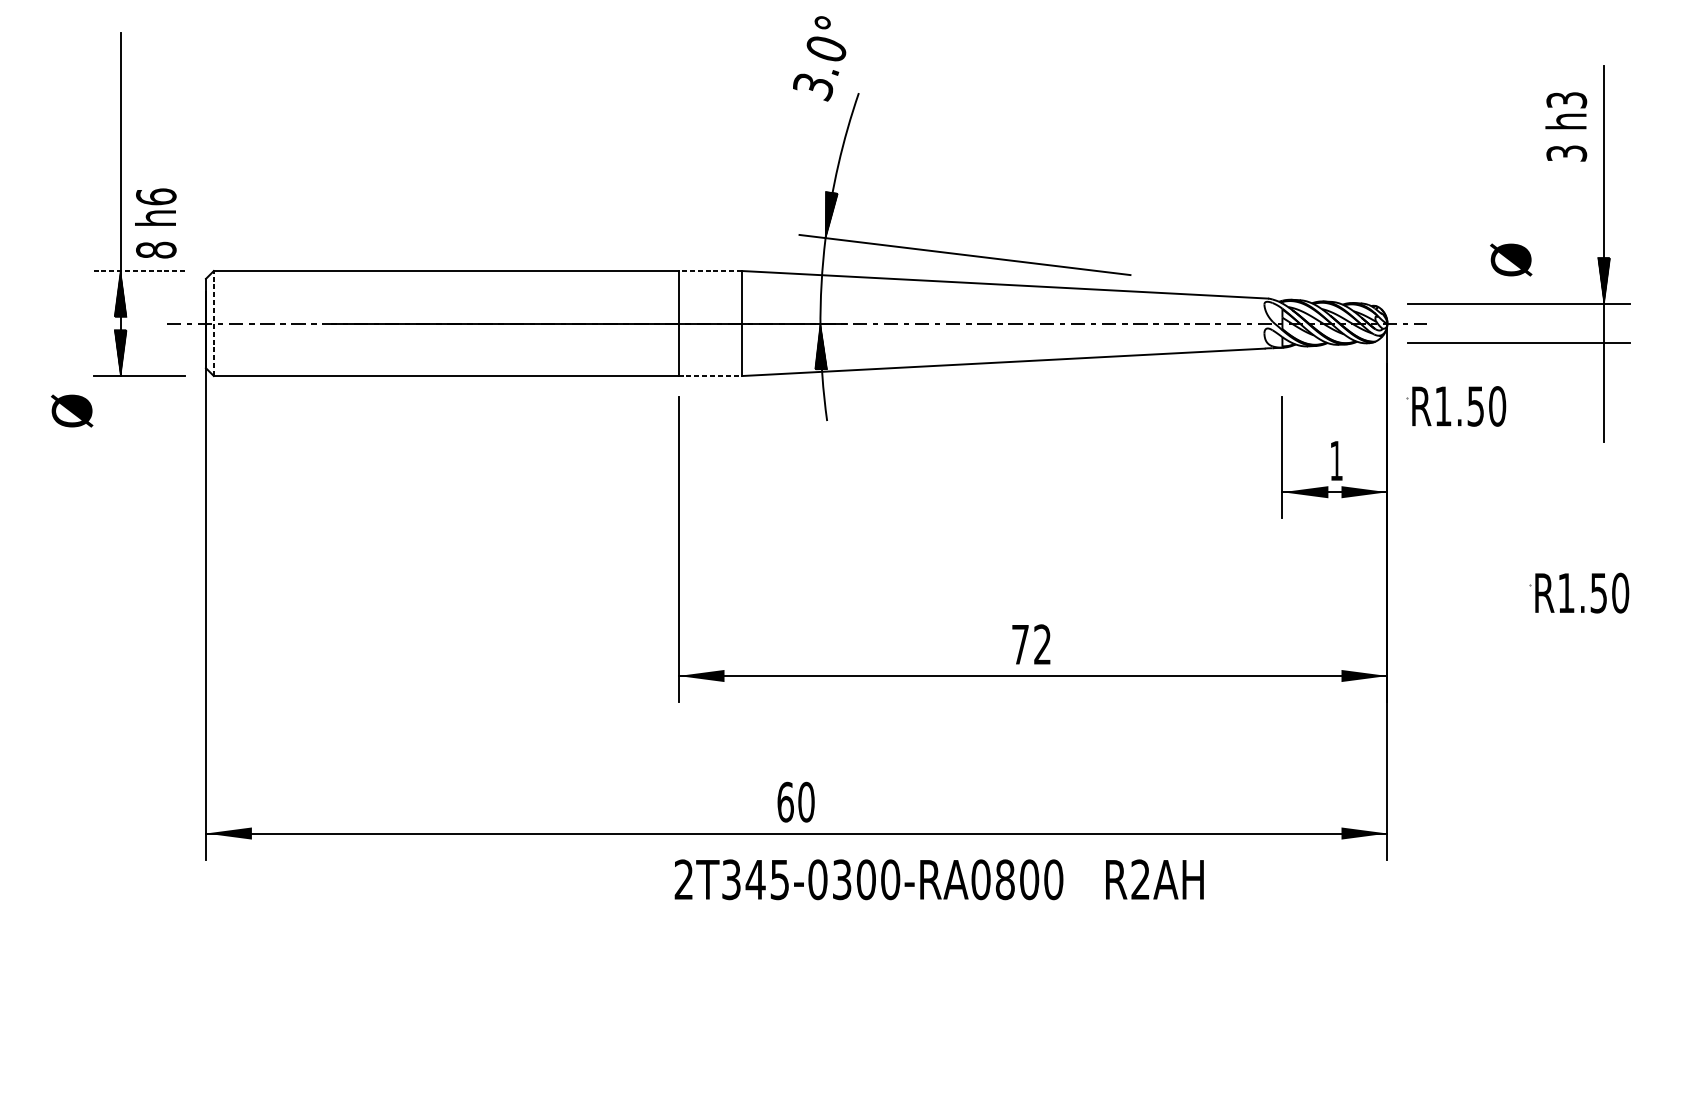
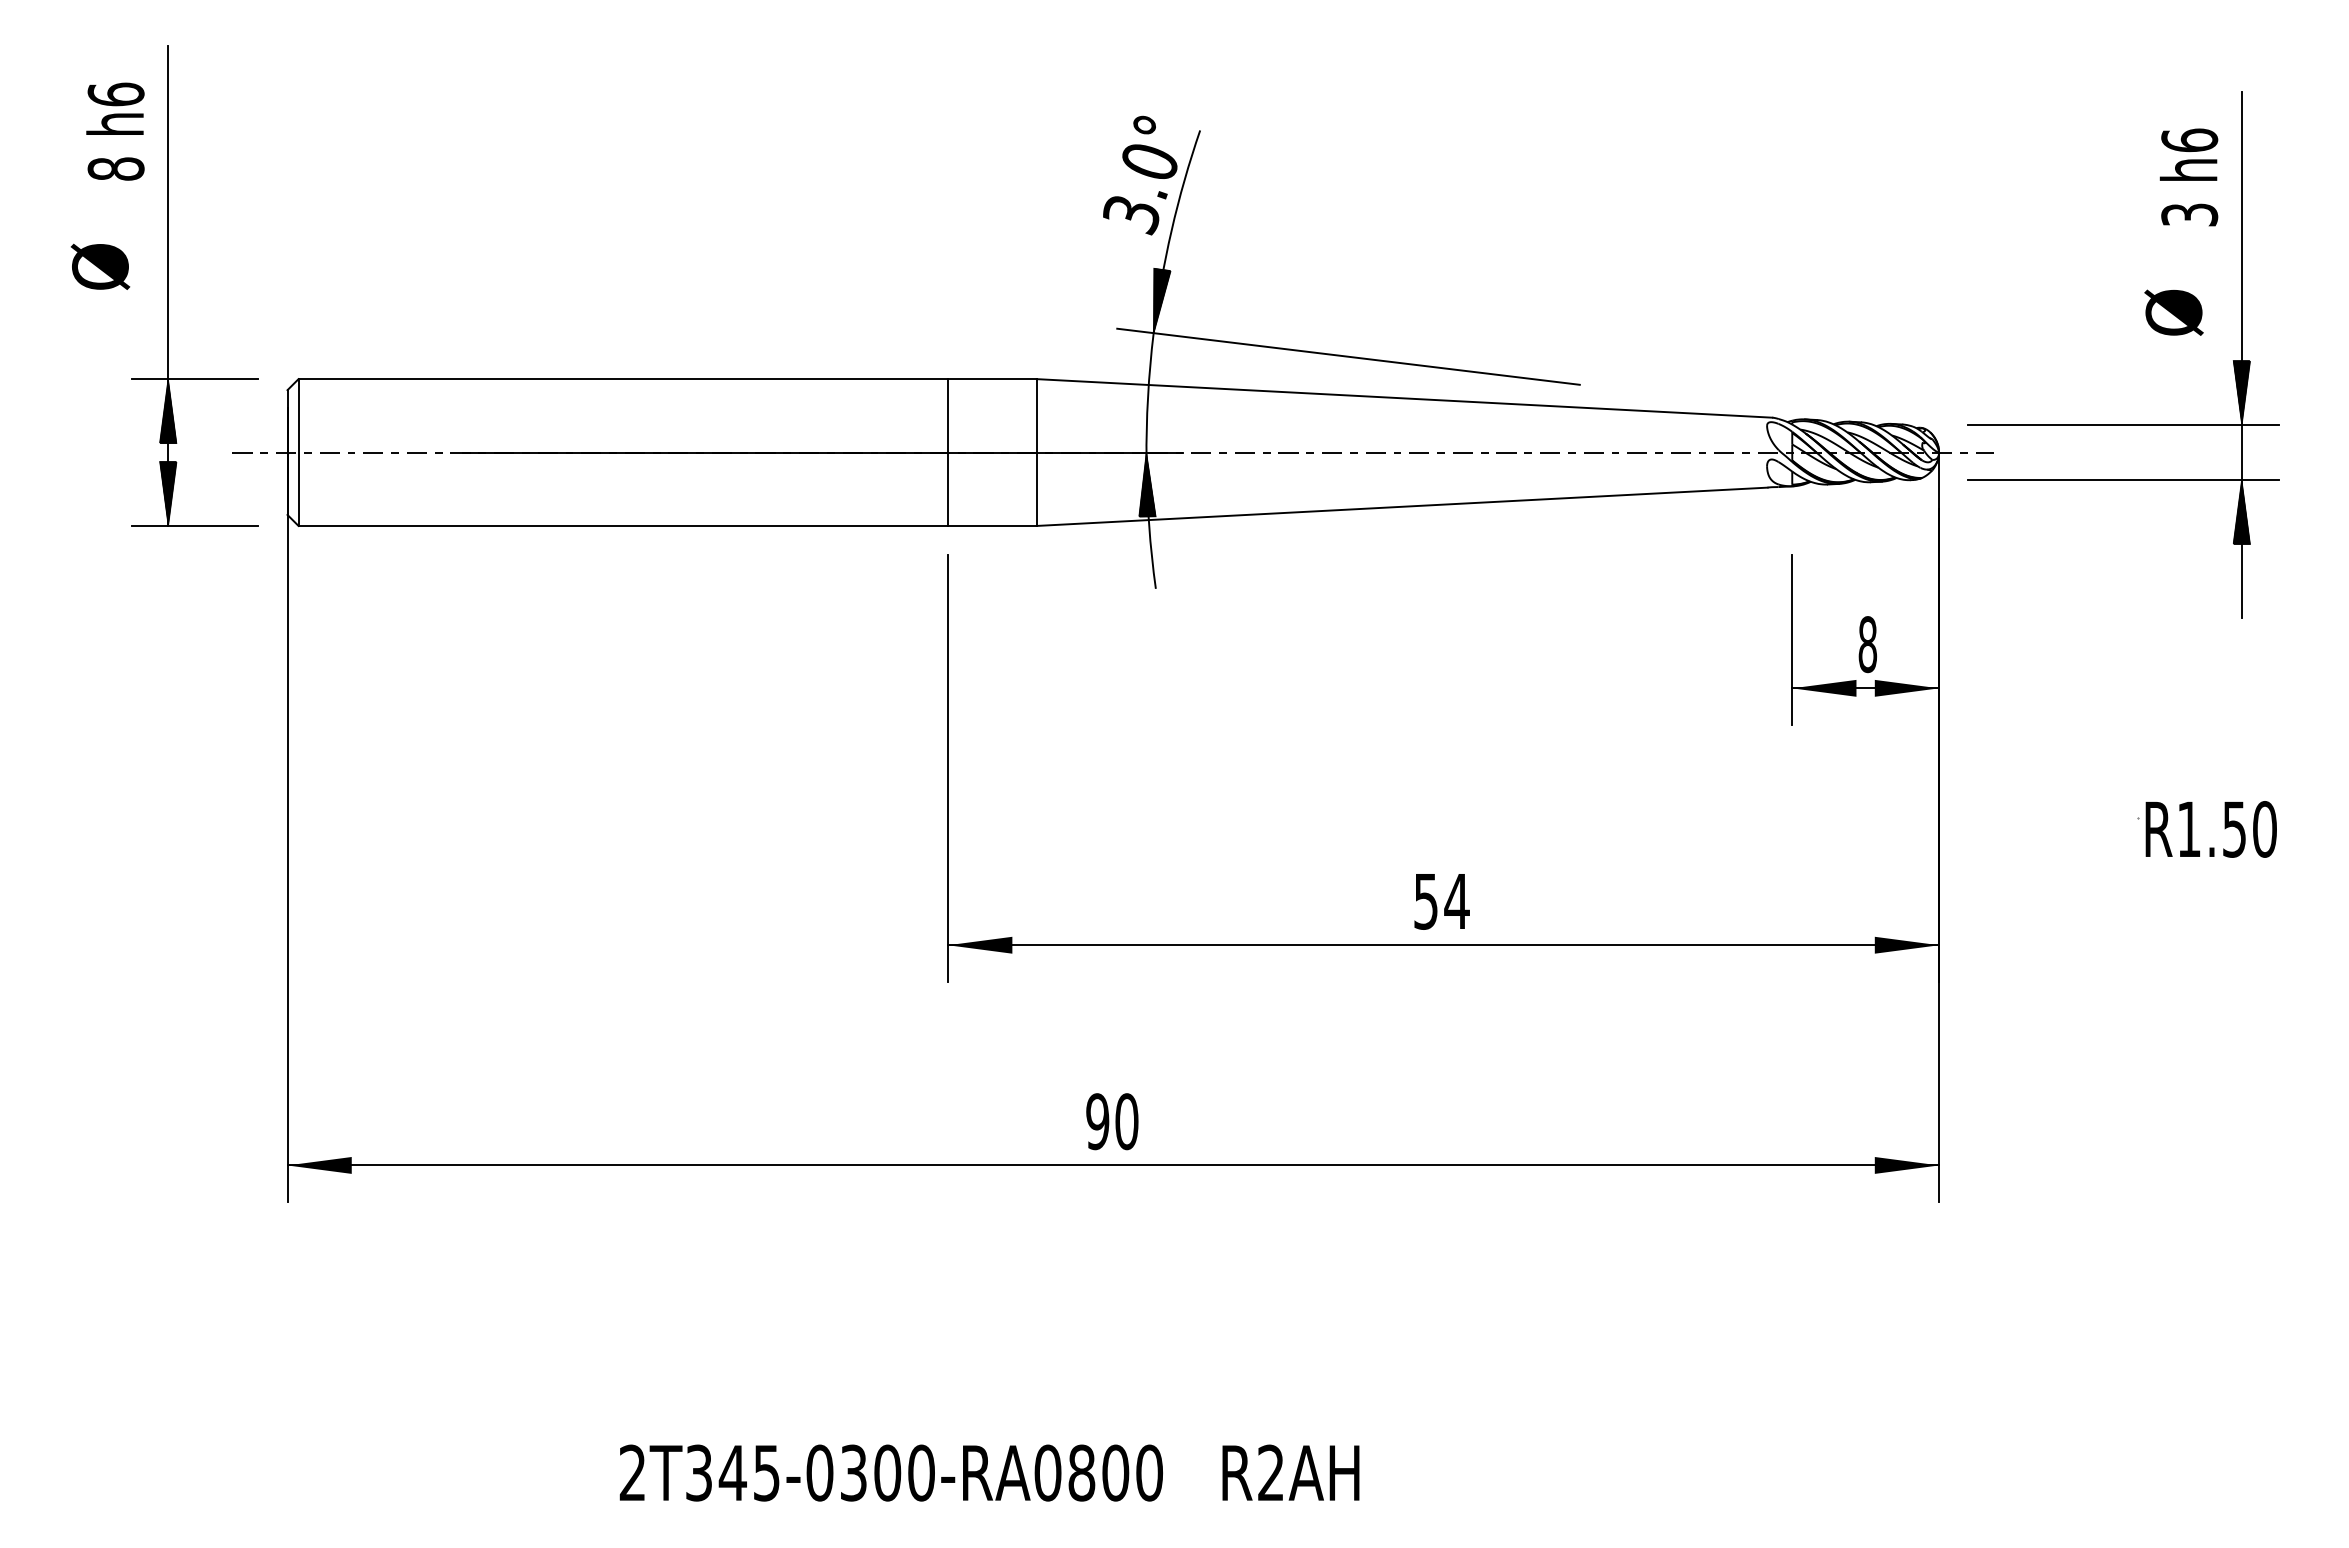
text: (819, 58) -> (1140, 175), moved
text: (1566, 100) -> (2189, 140), h3 -> h6
text: (155, 223) -> (115, 131), moved
text: (1510, 259) -> (2173, 312), moved
line: (139, 271) -> (194, 379), dashed -> solid
line: (710, 271) -> (992, 379), dashed -> solid
line: (213, 323) -> (298, 452), dashed -> solid
hatch: (1603, 366) -> (2241, 512), added
line: (711, 375) -> (993, 525), dashed -> solid
part: (1445, 406) -> (2020, 568), removed
text: (72, 410) -> (100, 266), moved
text: (1336, 460) -> (1867, 644), 1 -> 8
text: (1031, 644) -> (1441, 901), 72 -> 54
text: (785, 802) -> (1097, 1121), 60 -> 90
text: (939, 879) -> (989, 1472), moved

